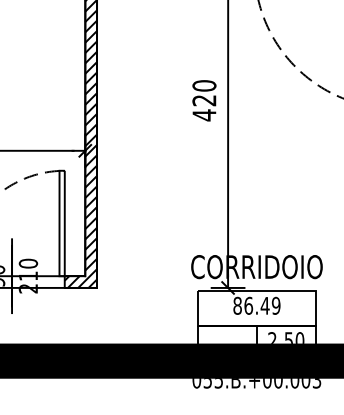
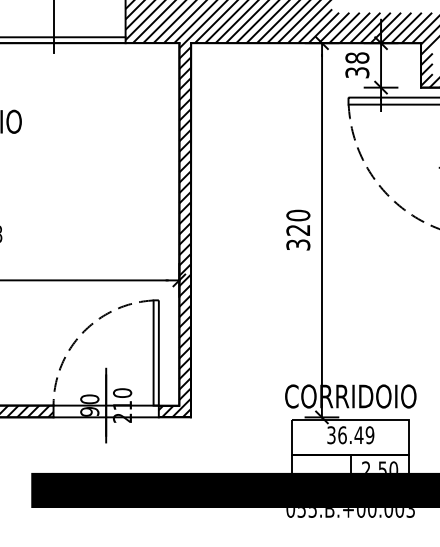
text: (204, 115) -> (298, 245), 420 -> 320
text: (237, 306) -> (331, 435), 86.49 -> 36.49

